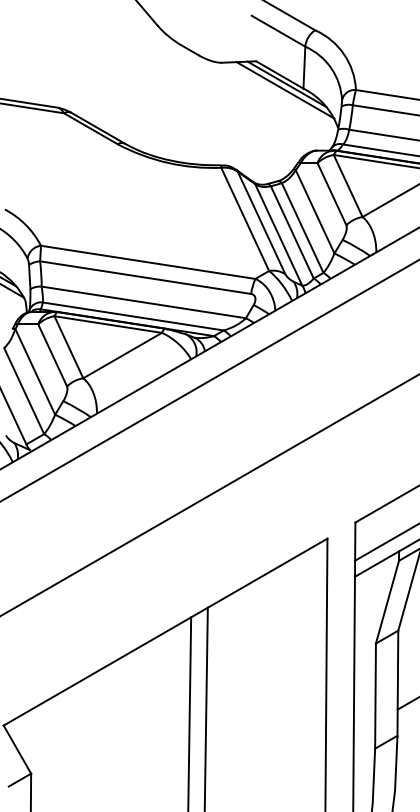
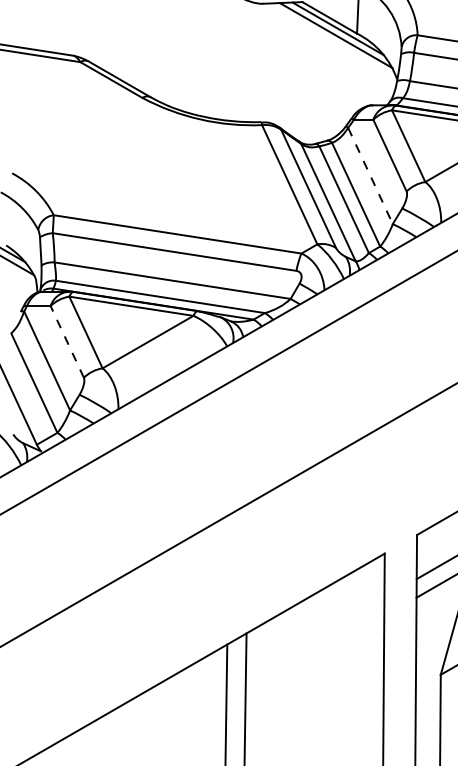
line: (315, 211) -> (370, 175), solid -> dashed
line: (52, 355) -> (67, 342), solid -> dashed

